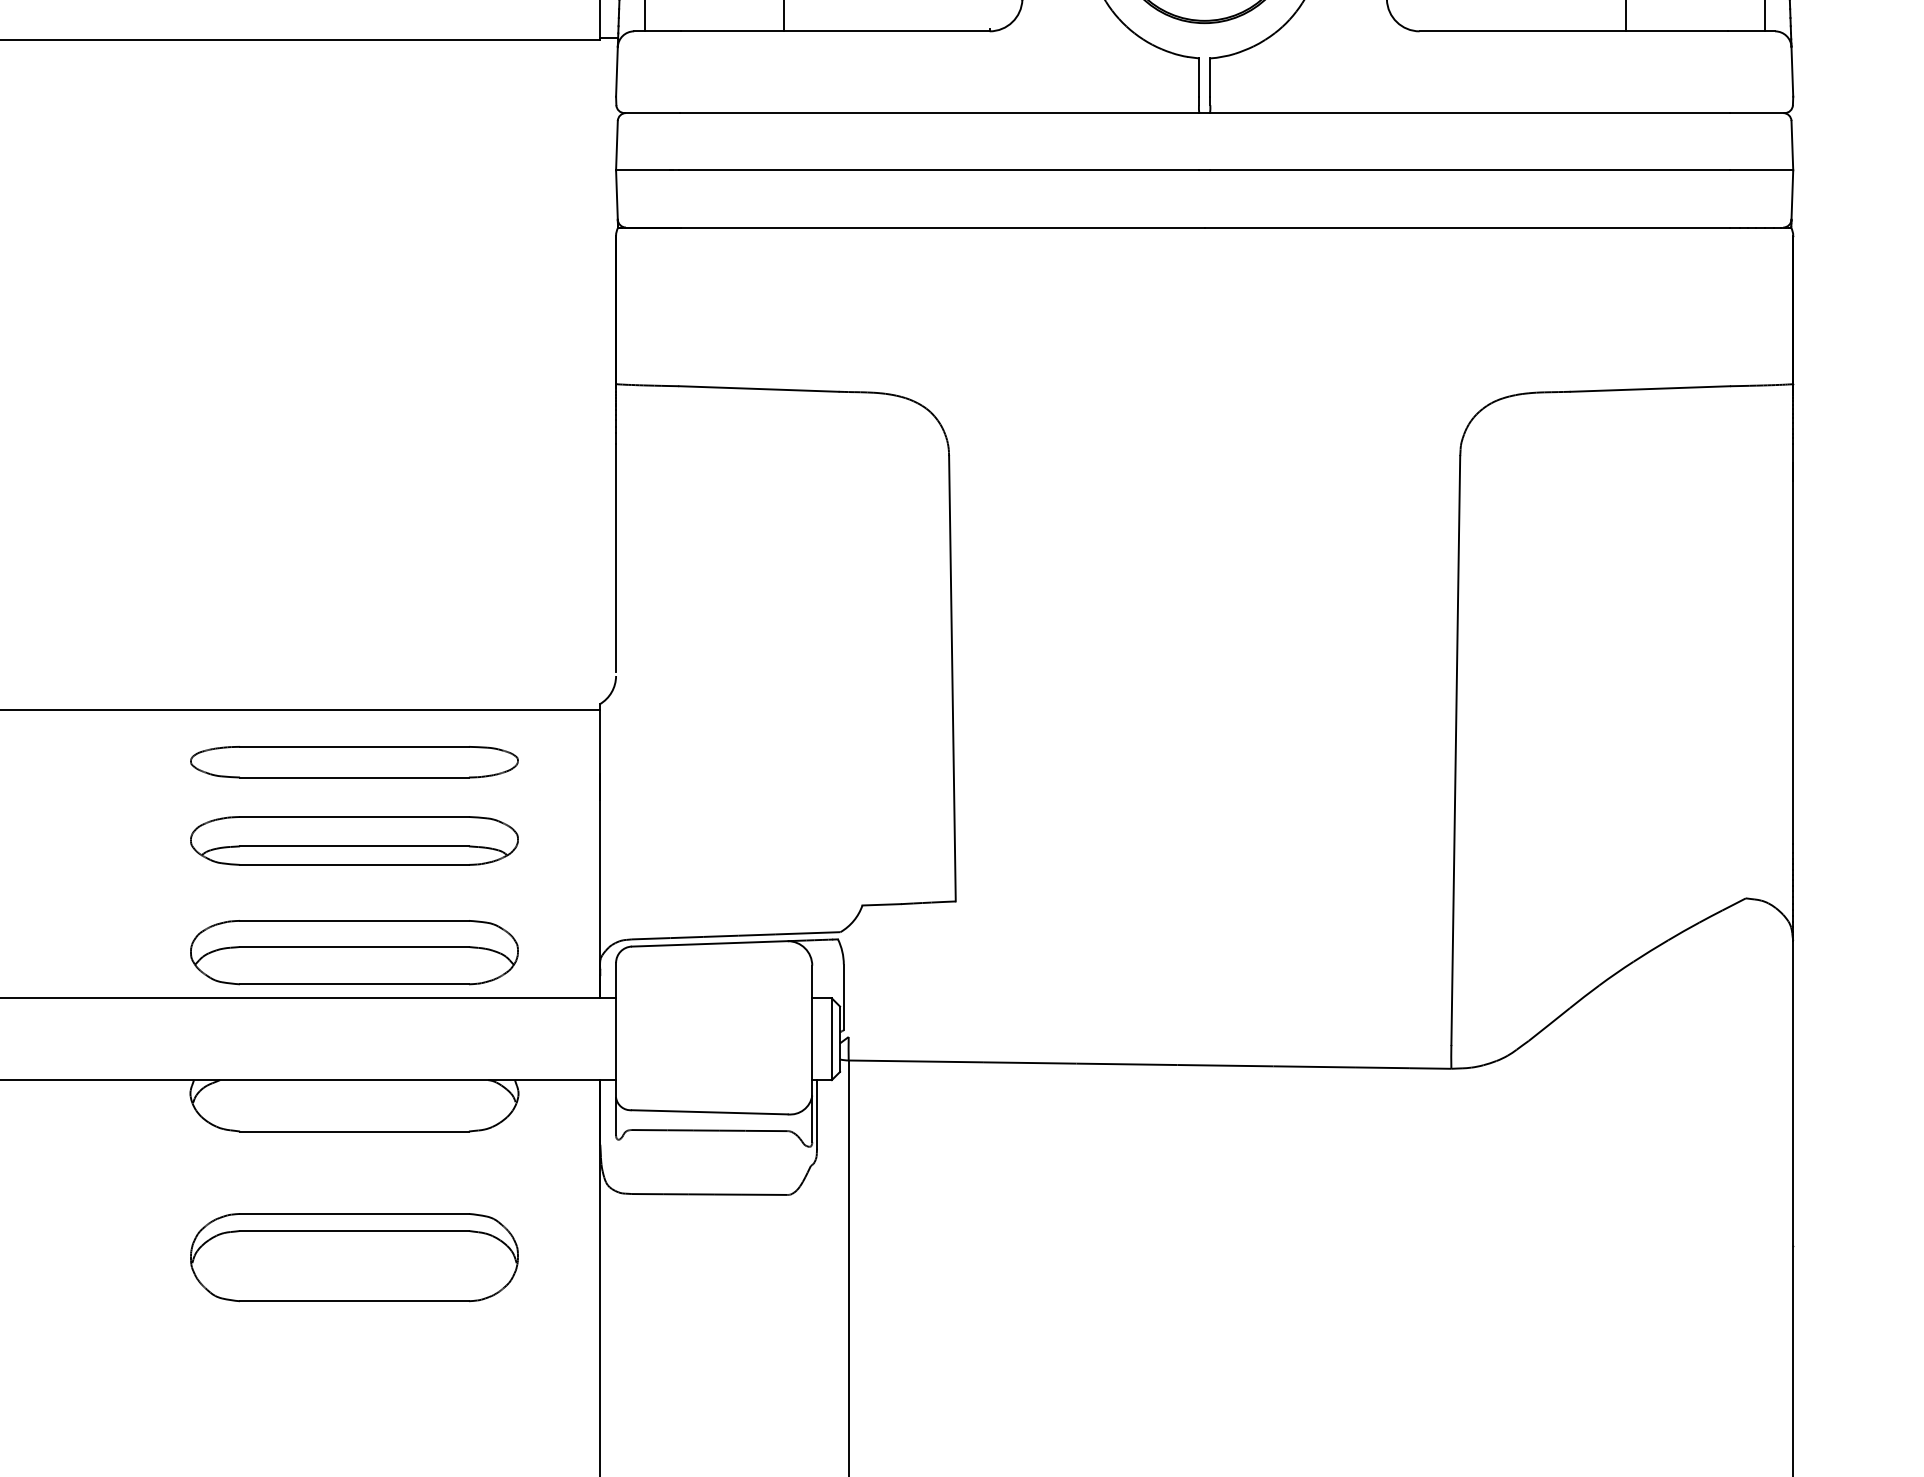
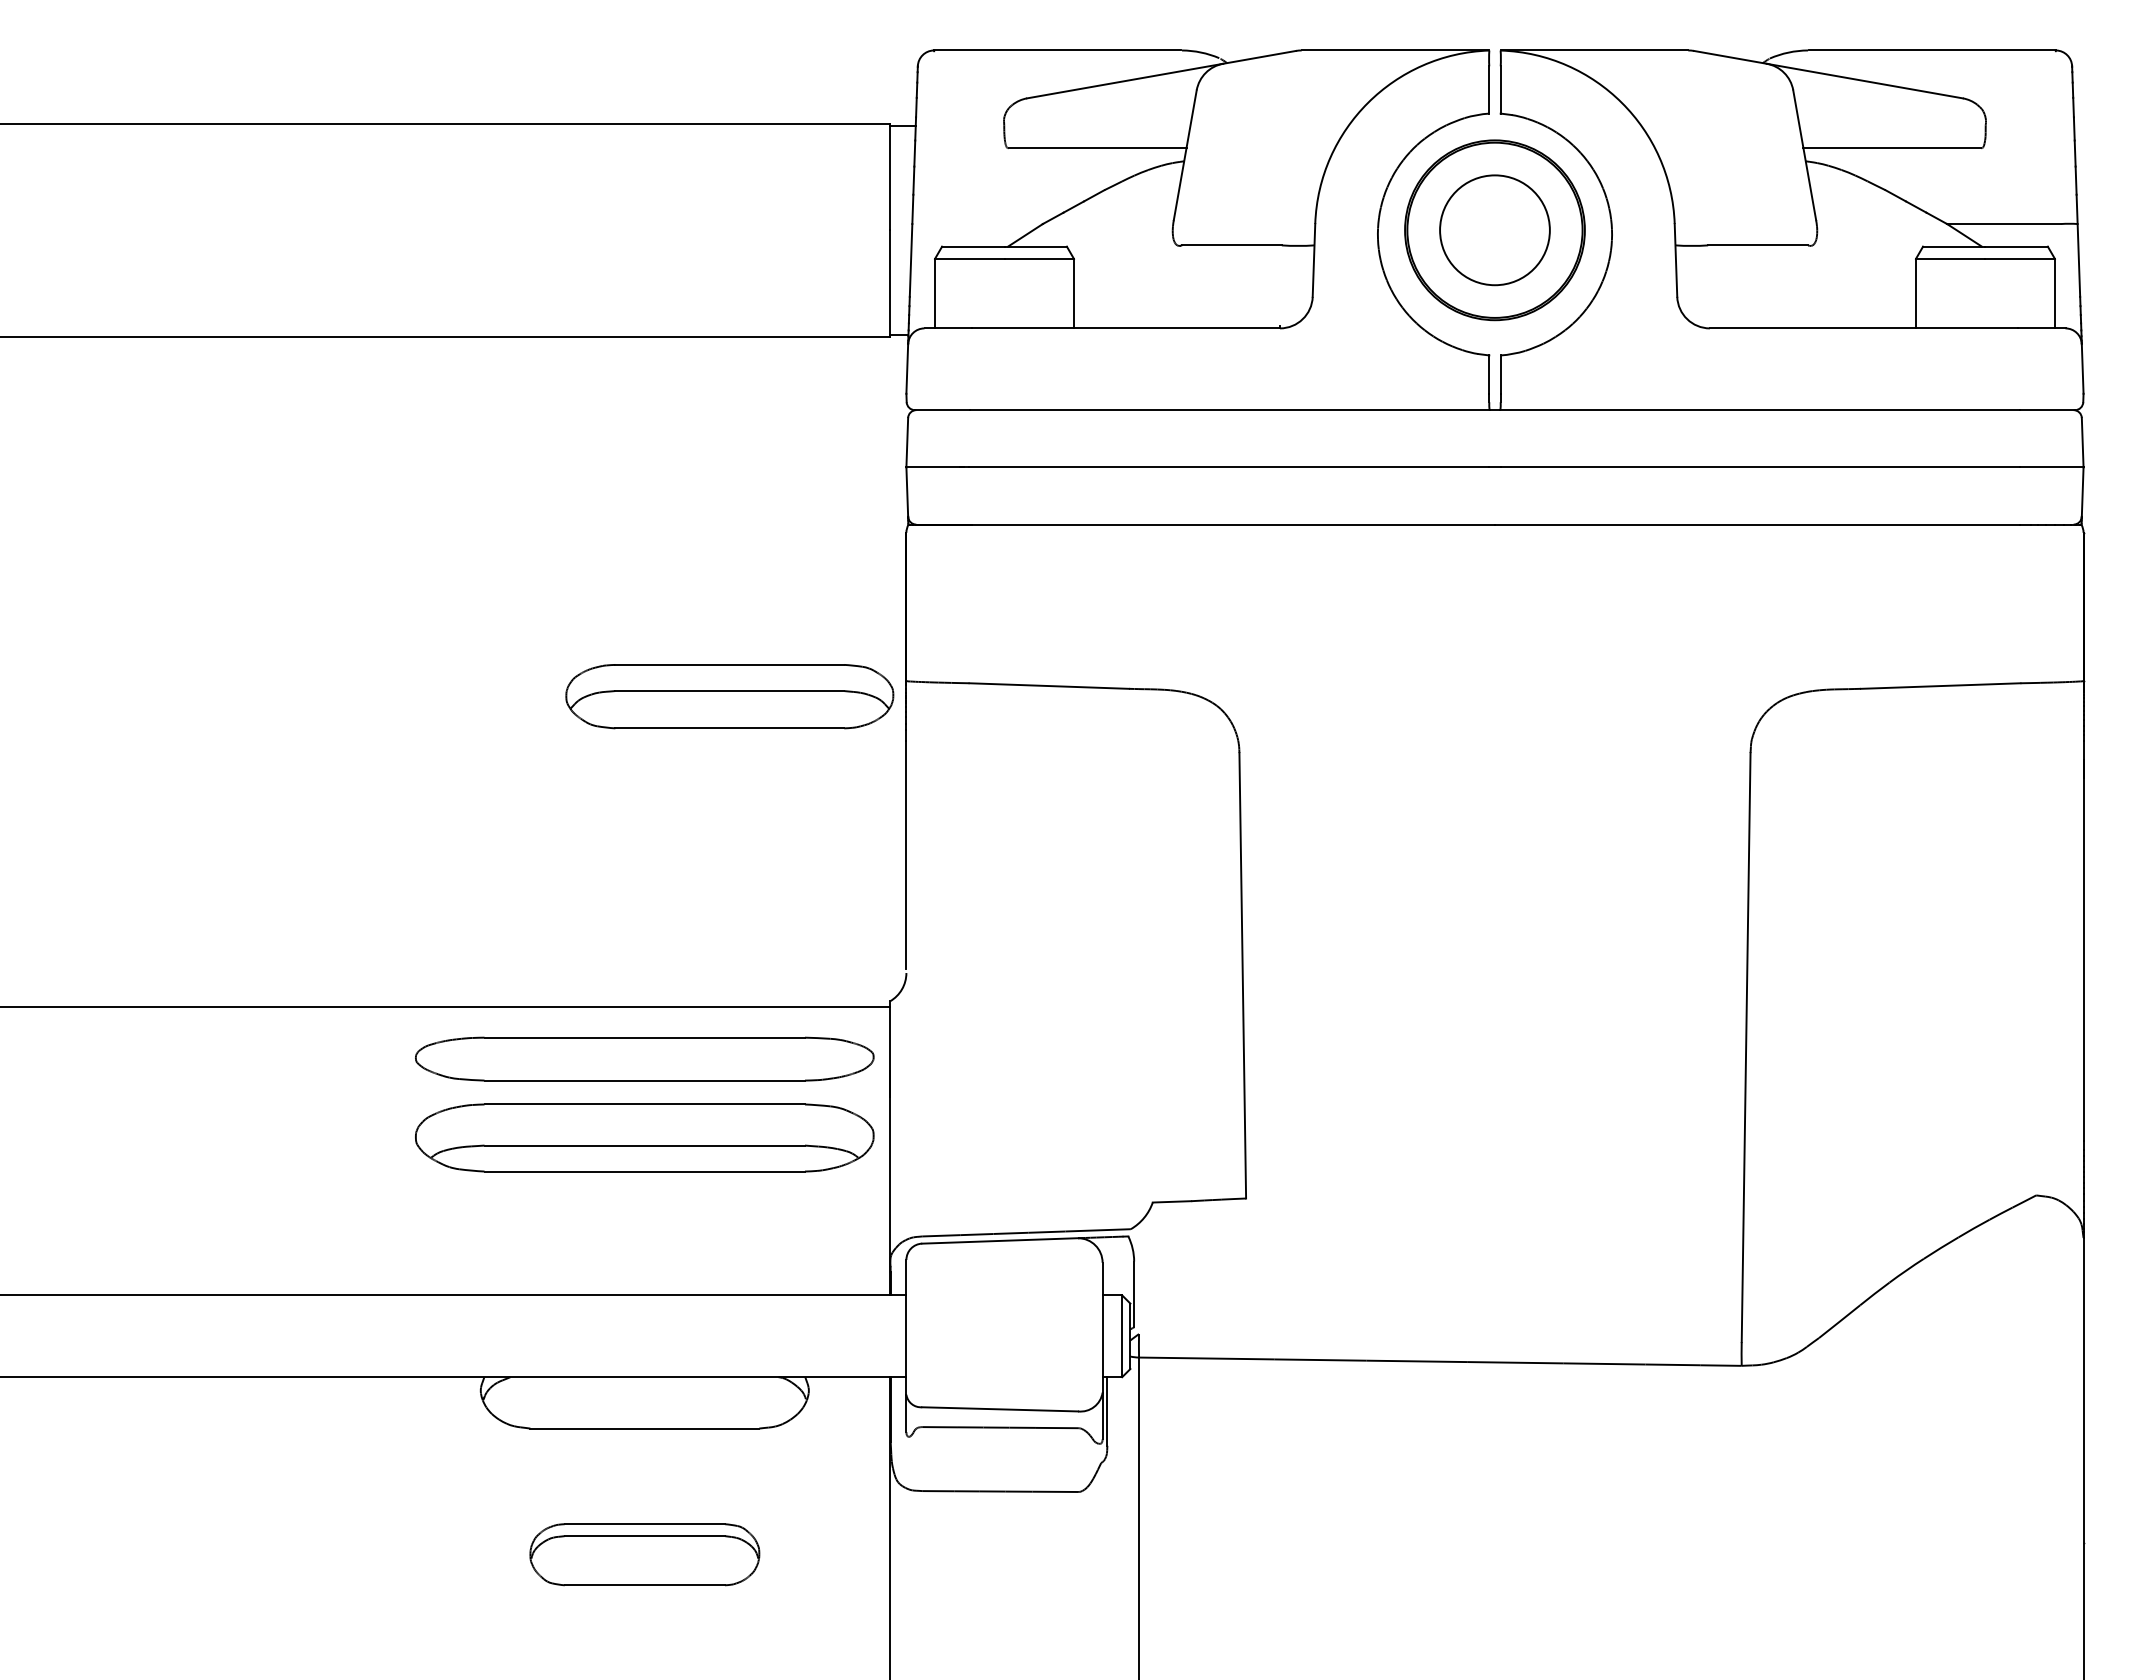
part: (354, 762) -> (644, 1059), size x1.4
part: (354, 840) -> (644, 1137), size x1.4
part: (354, 952) -> (729, 696), moved
part: (354, 1257) -> (644, 1554), size x0.7

